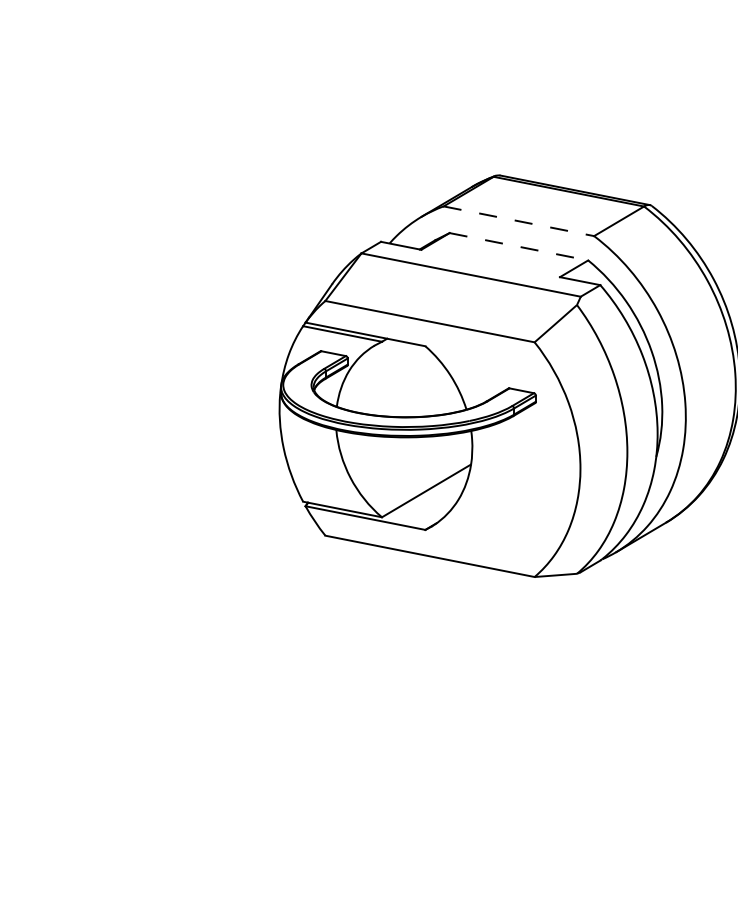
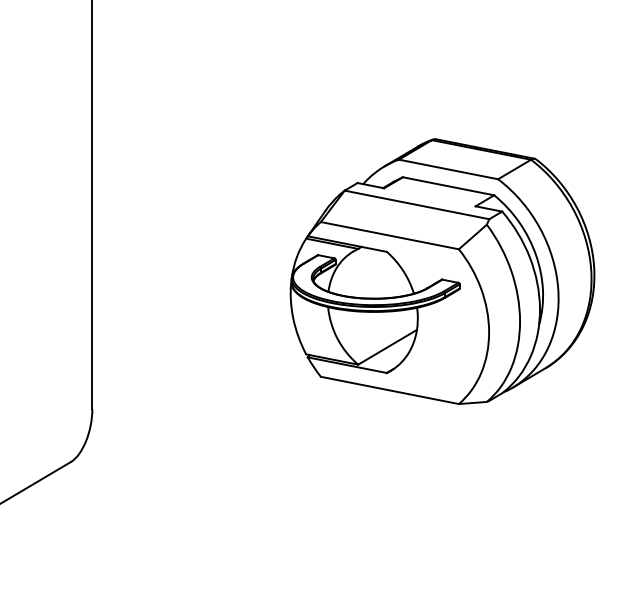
line: (518, 221) -> (448, 169), dashed -> solid
line: (518, 247) -> (448, 186), dashed -> solid

